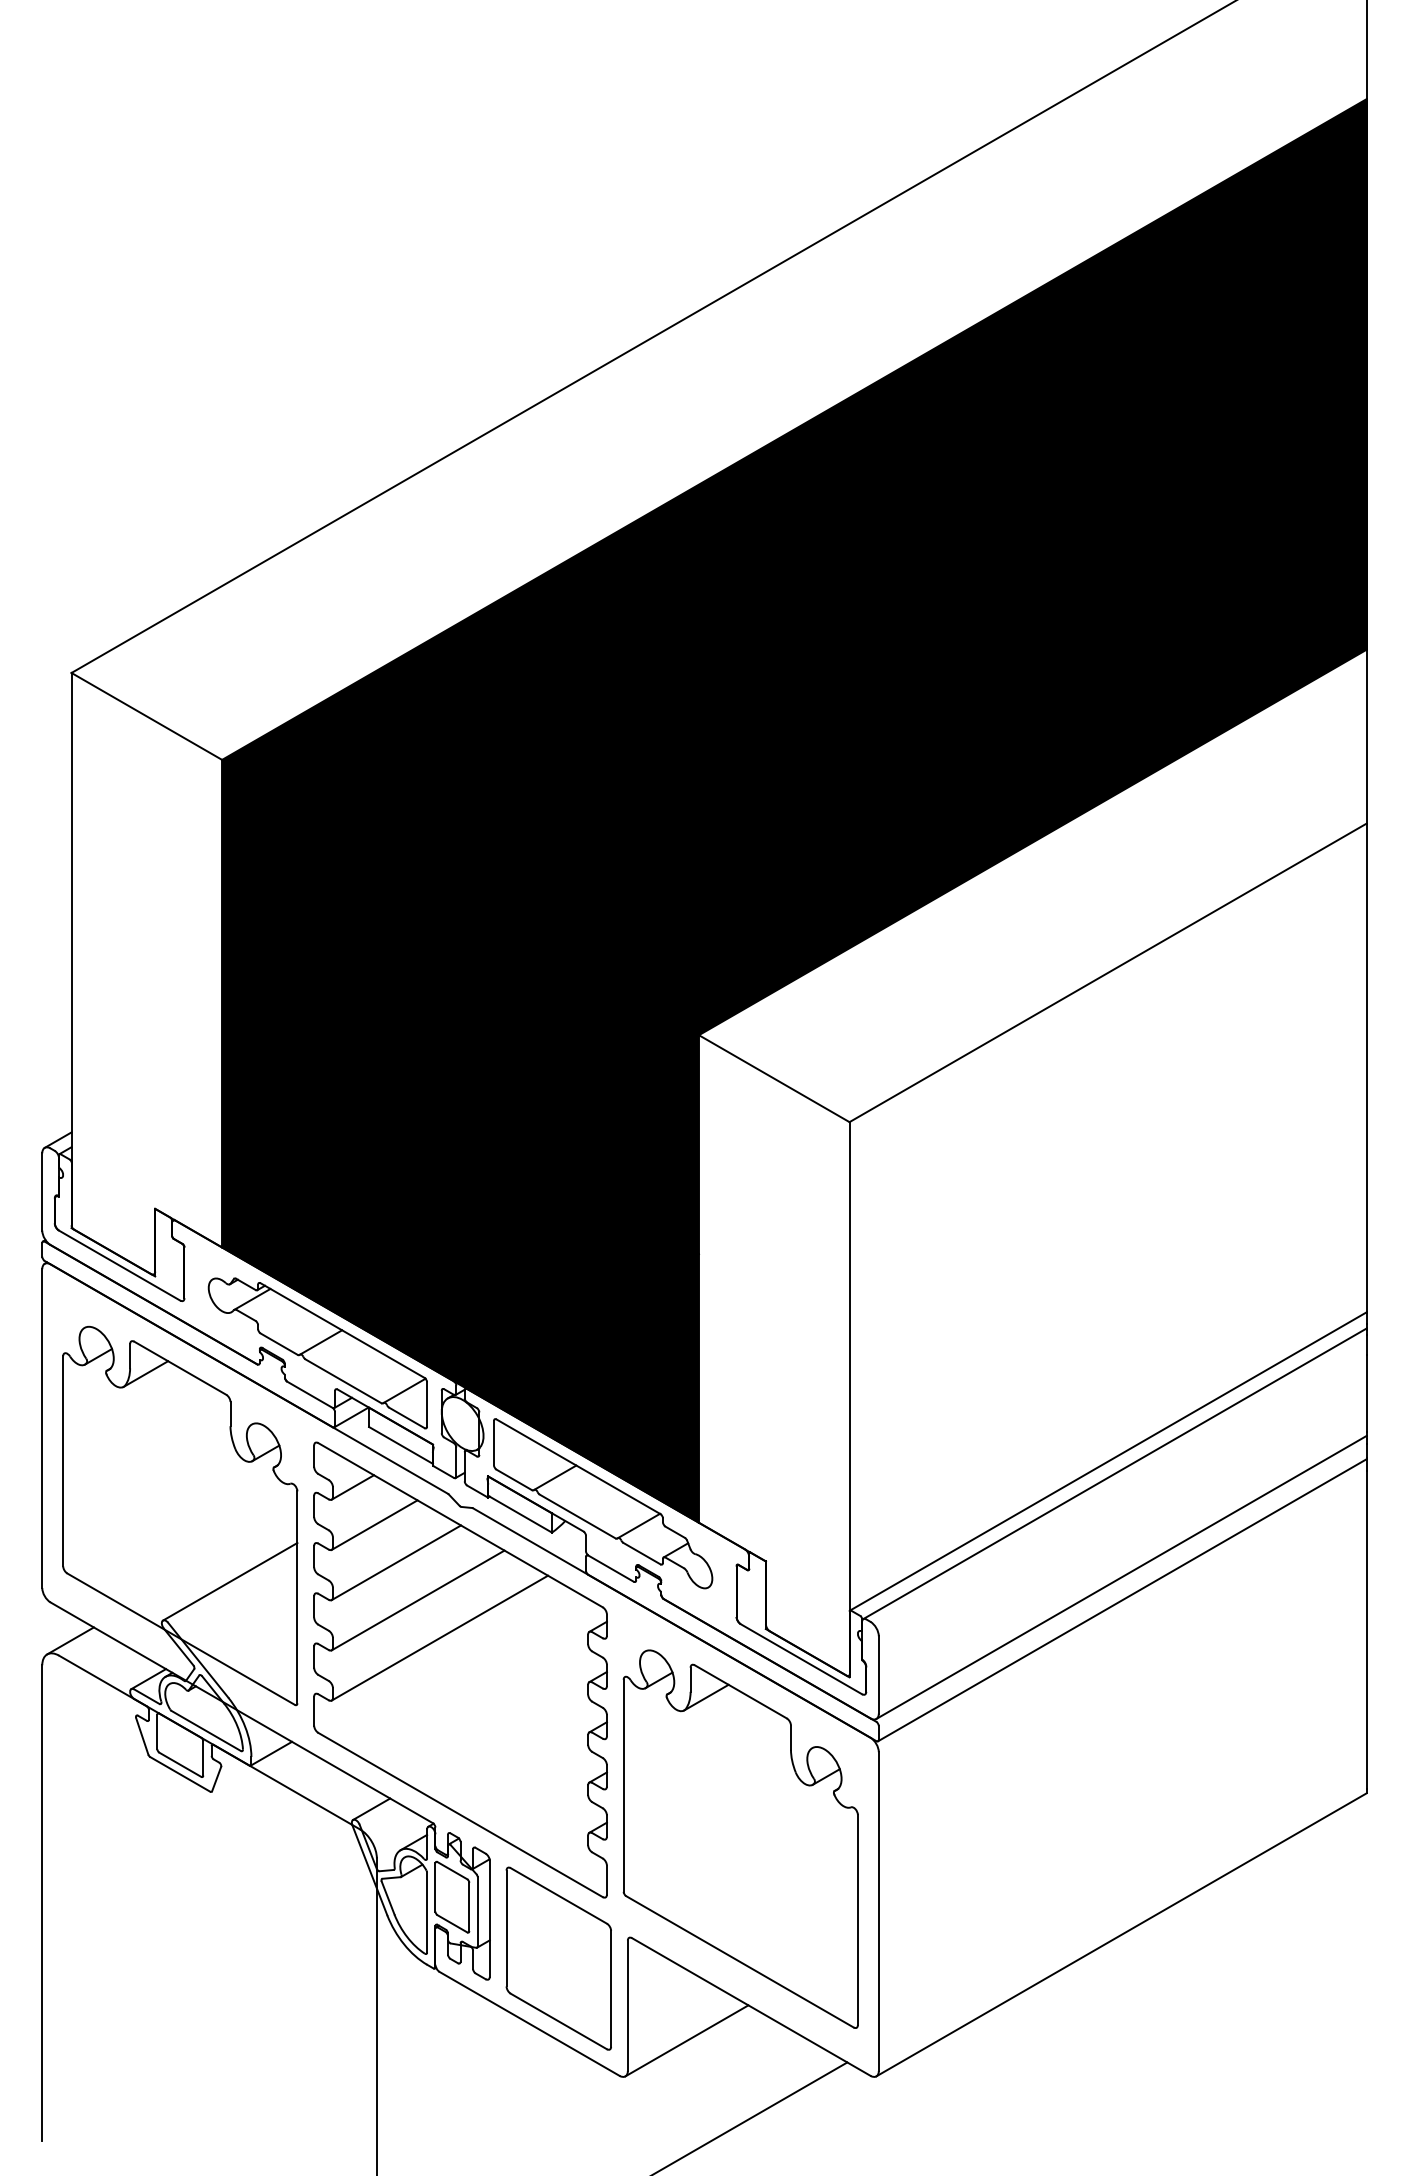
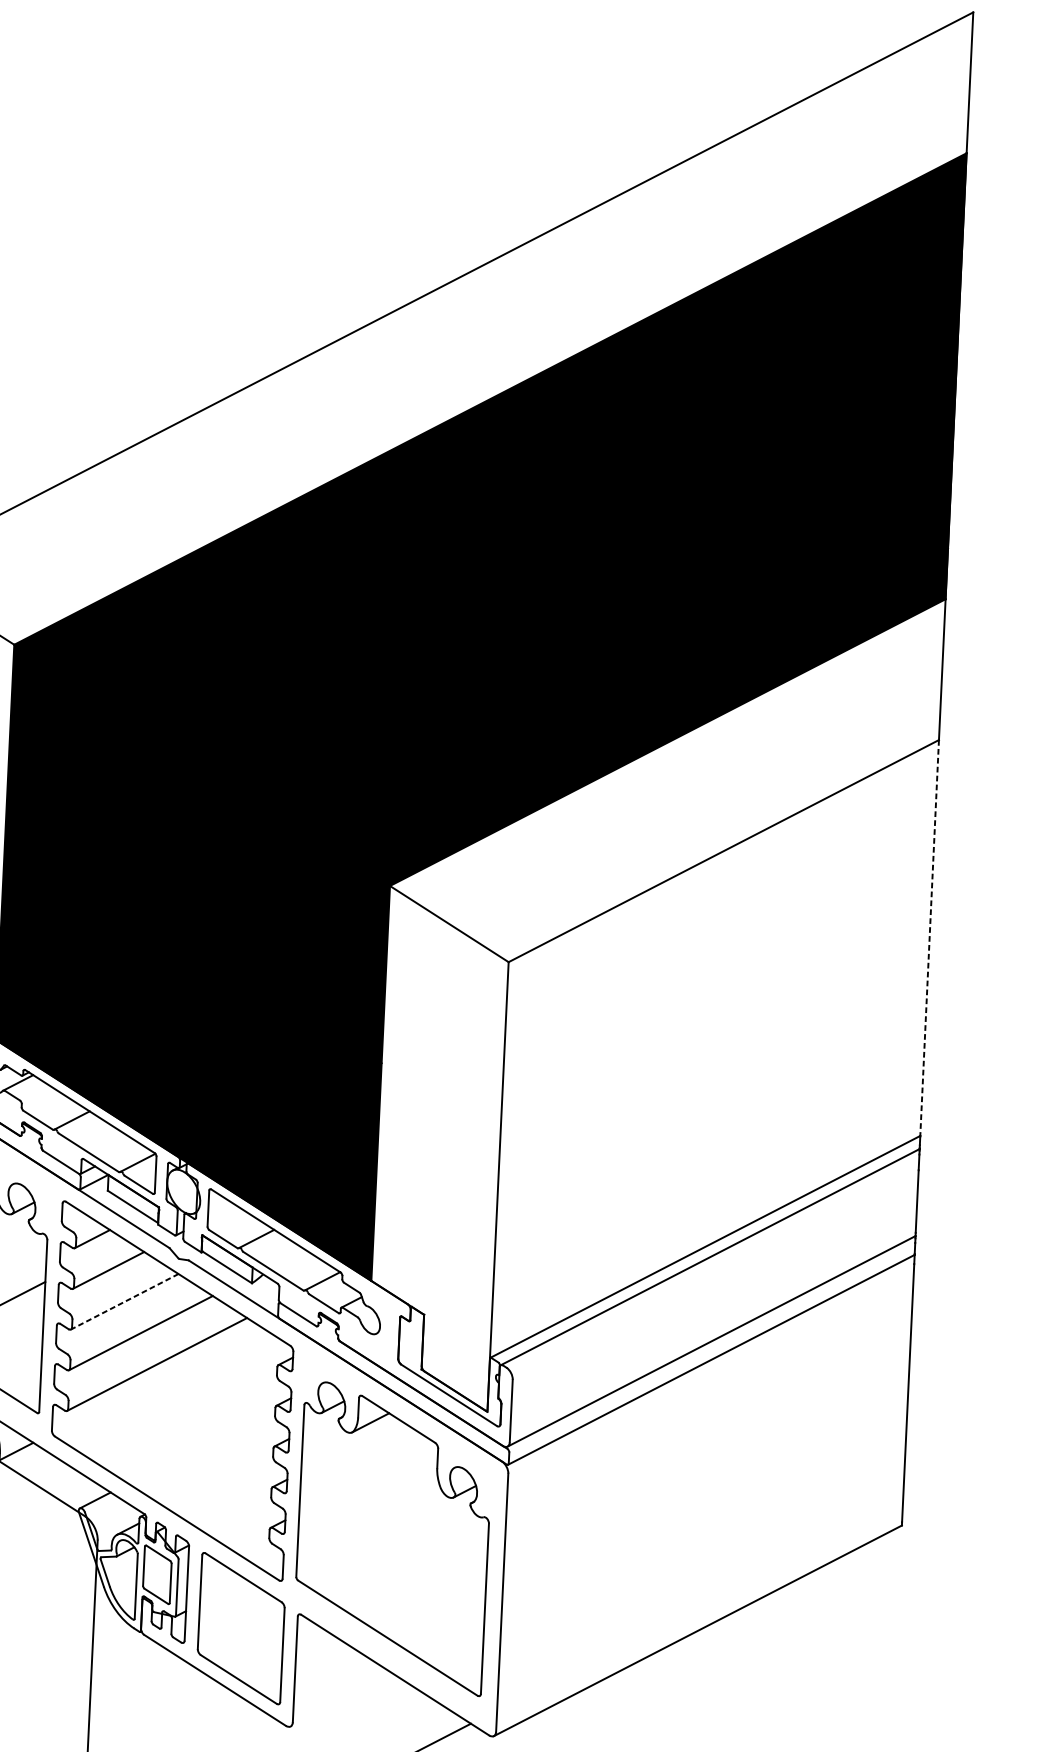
line: (1366, 1068) -> (929, 938), solid -> dashed
line: (396, 1562) -> (124, 1301), solid -> dashed
line: (686, 2040) -> (341, 1699), removed

